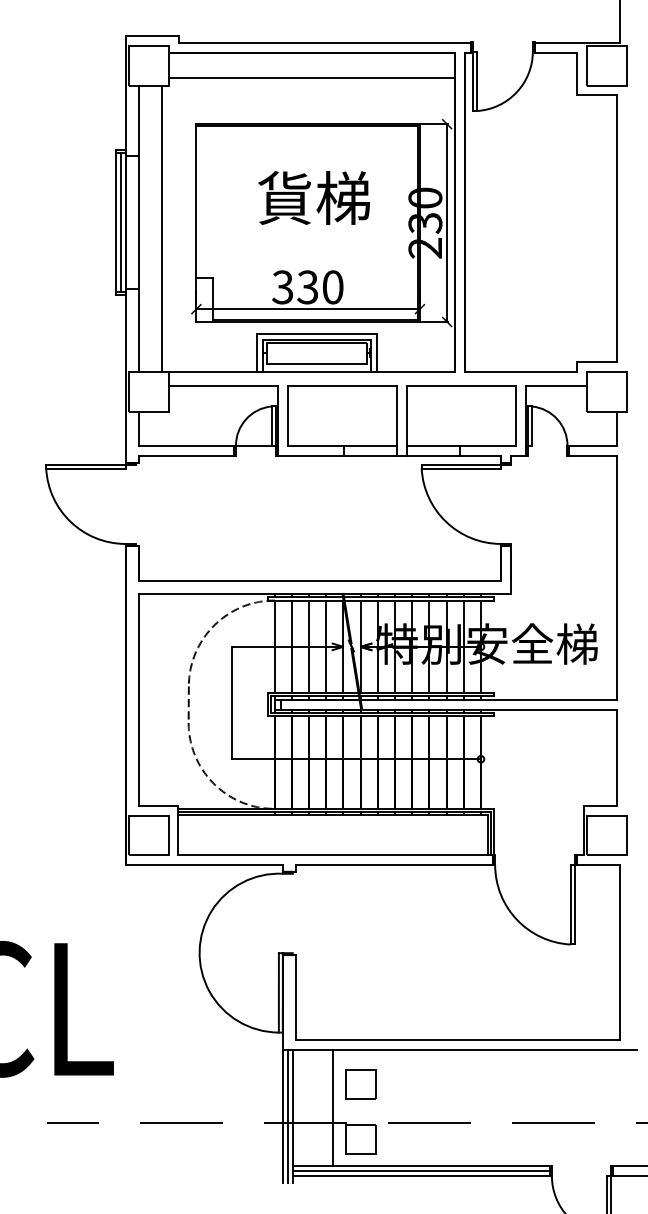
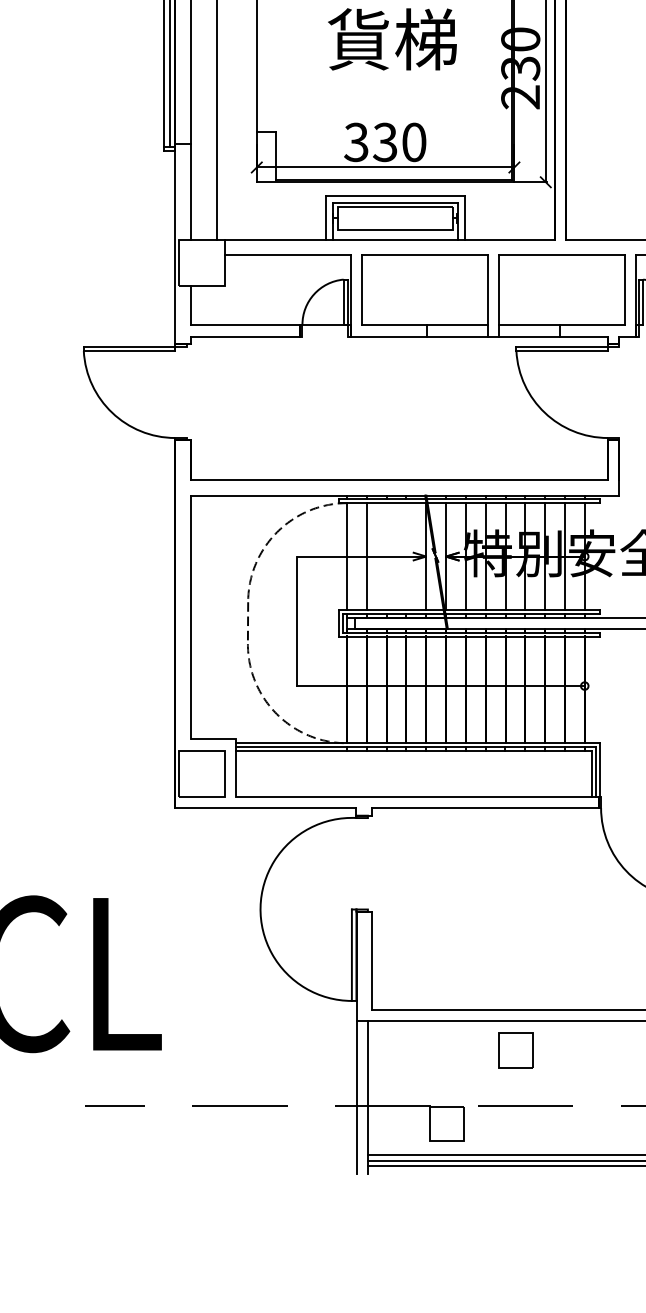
line: (309, 646) -> (387, 556), removed
line: (326, 646) -> (406, 556), removed
part: (360, 1084) -> (515, 1050), moved
line: (332, 1108) -> (413, 1088), removed
line: (287, 1116) -> (361, 1097), removed

